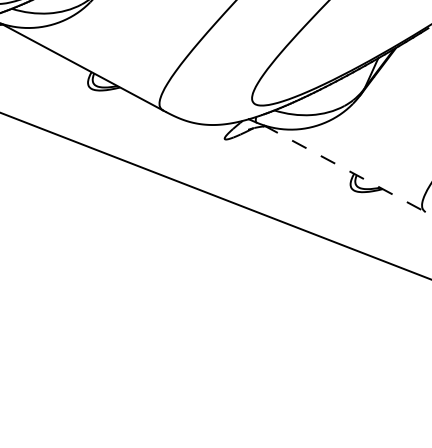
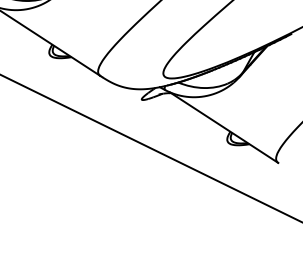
line: (345, 168) -> (224, 127), dashed -> solid

